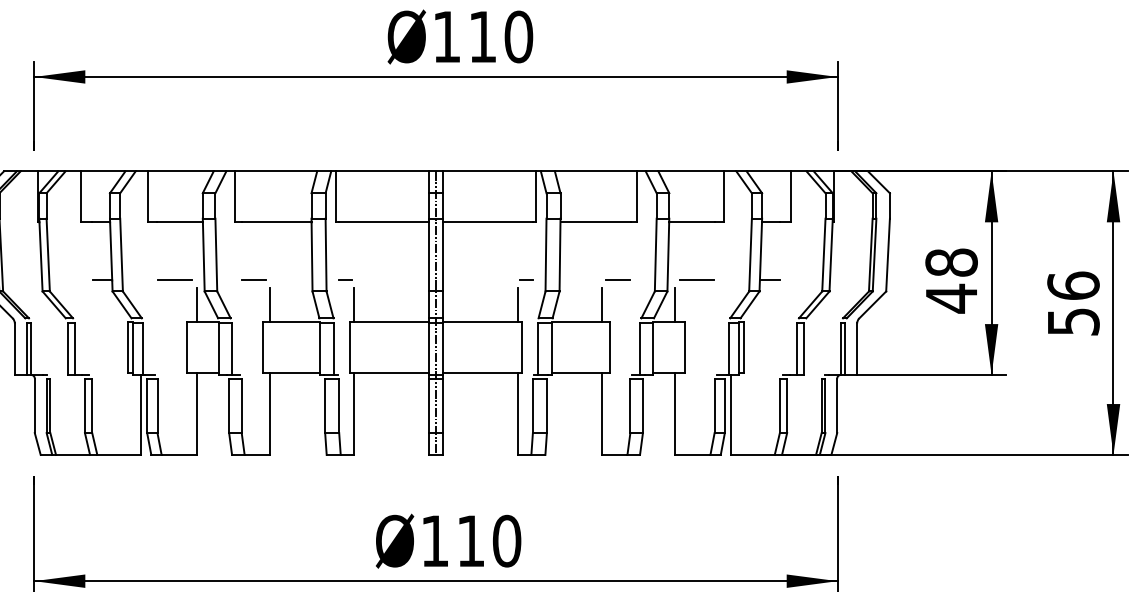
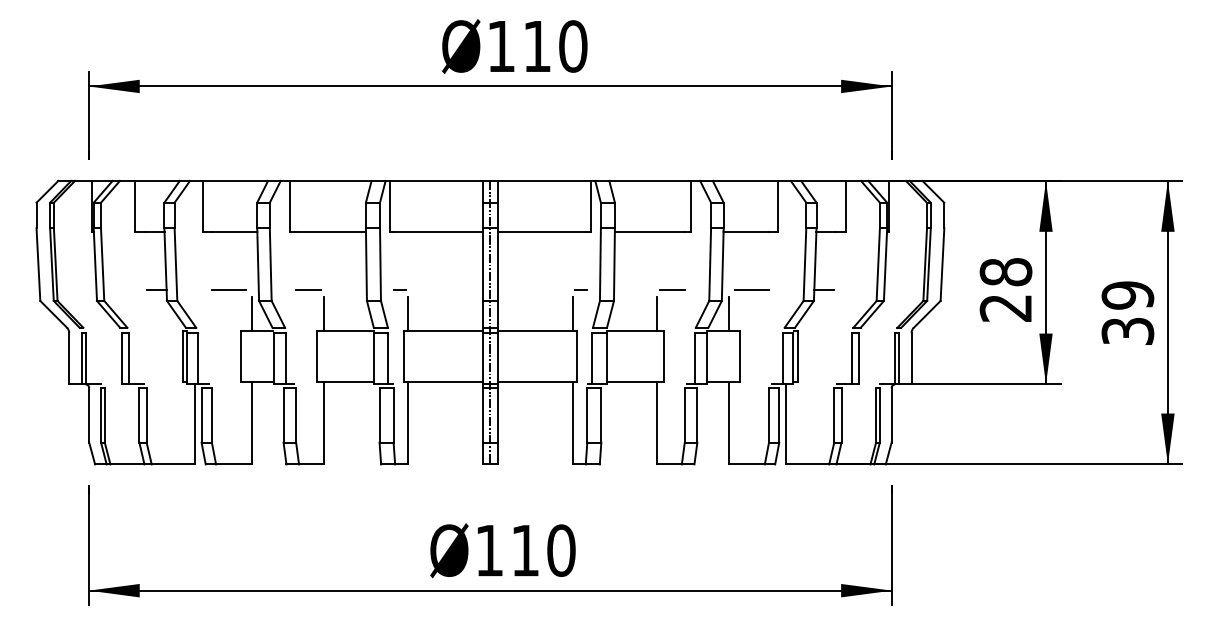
text: (951, 299) -> (1005, 308), 48 -> 28
text: (1073, 303) -> (1127, 312), 56 -> 39

